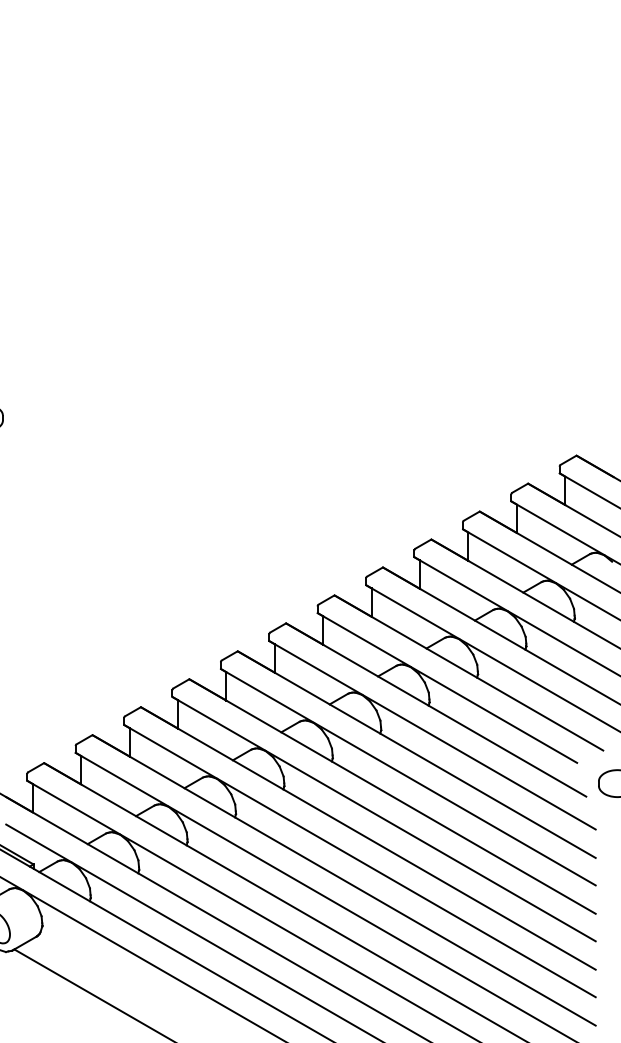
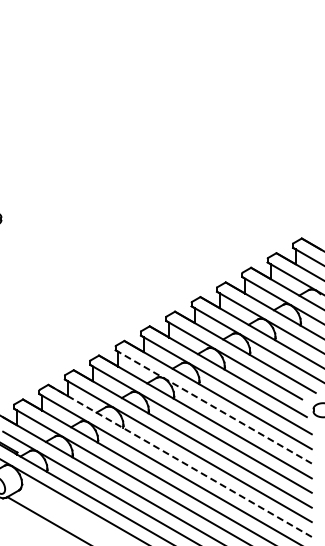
line: (407, 776) -> (213, 406), solid -> dashed
line: (342, 879) -> (179, 460), solid -> dashed

